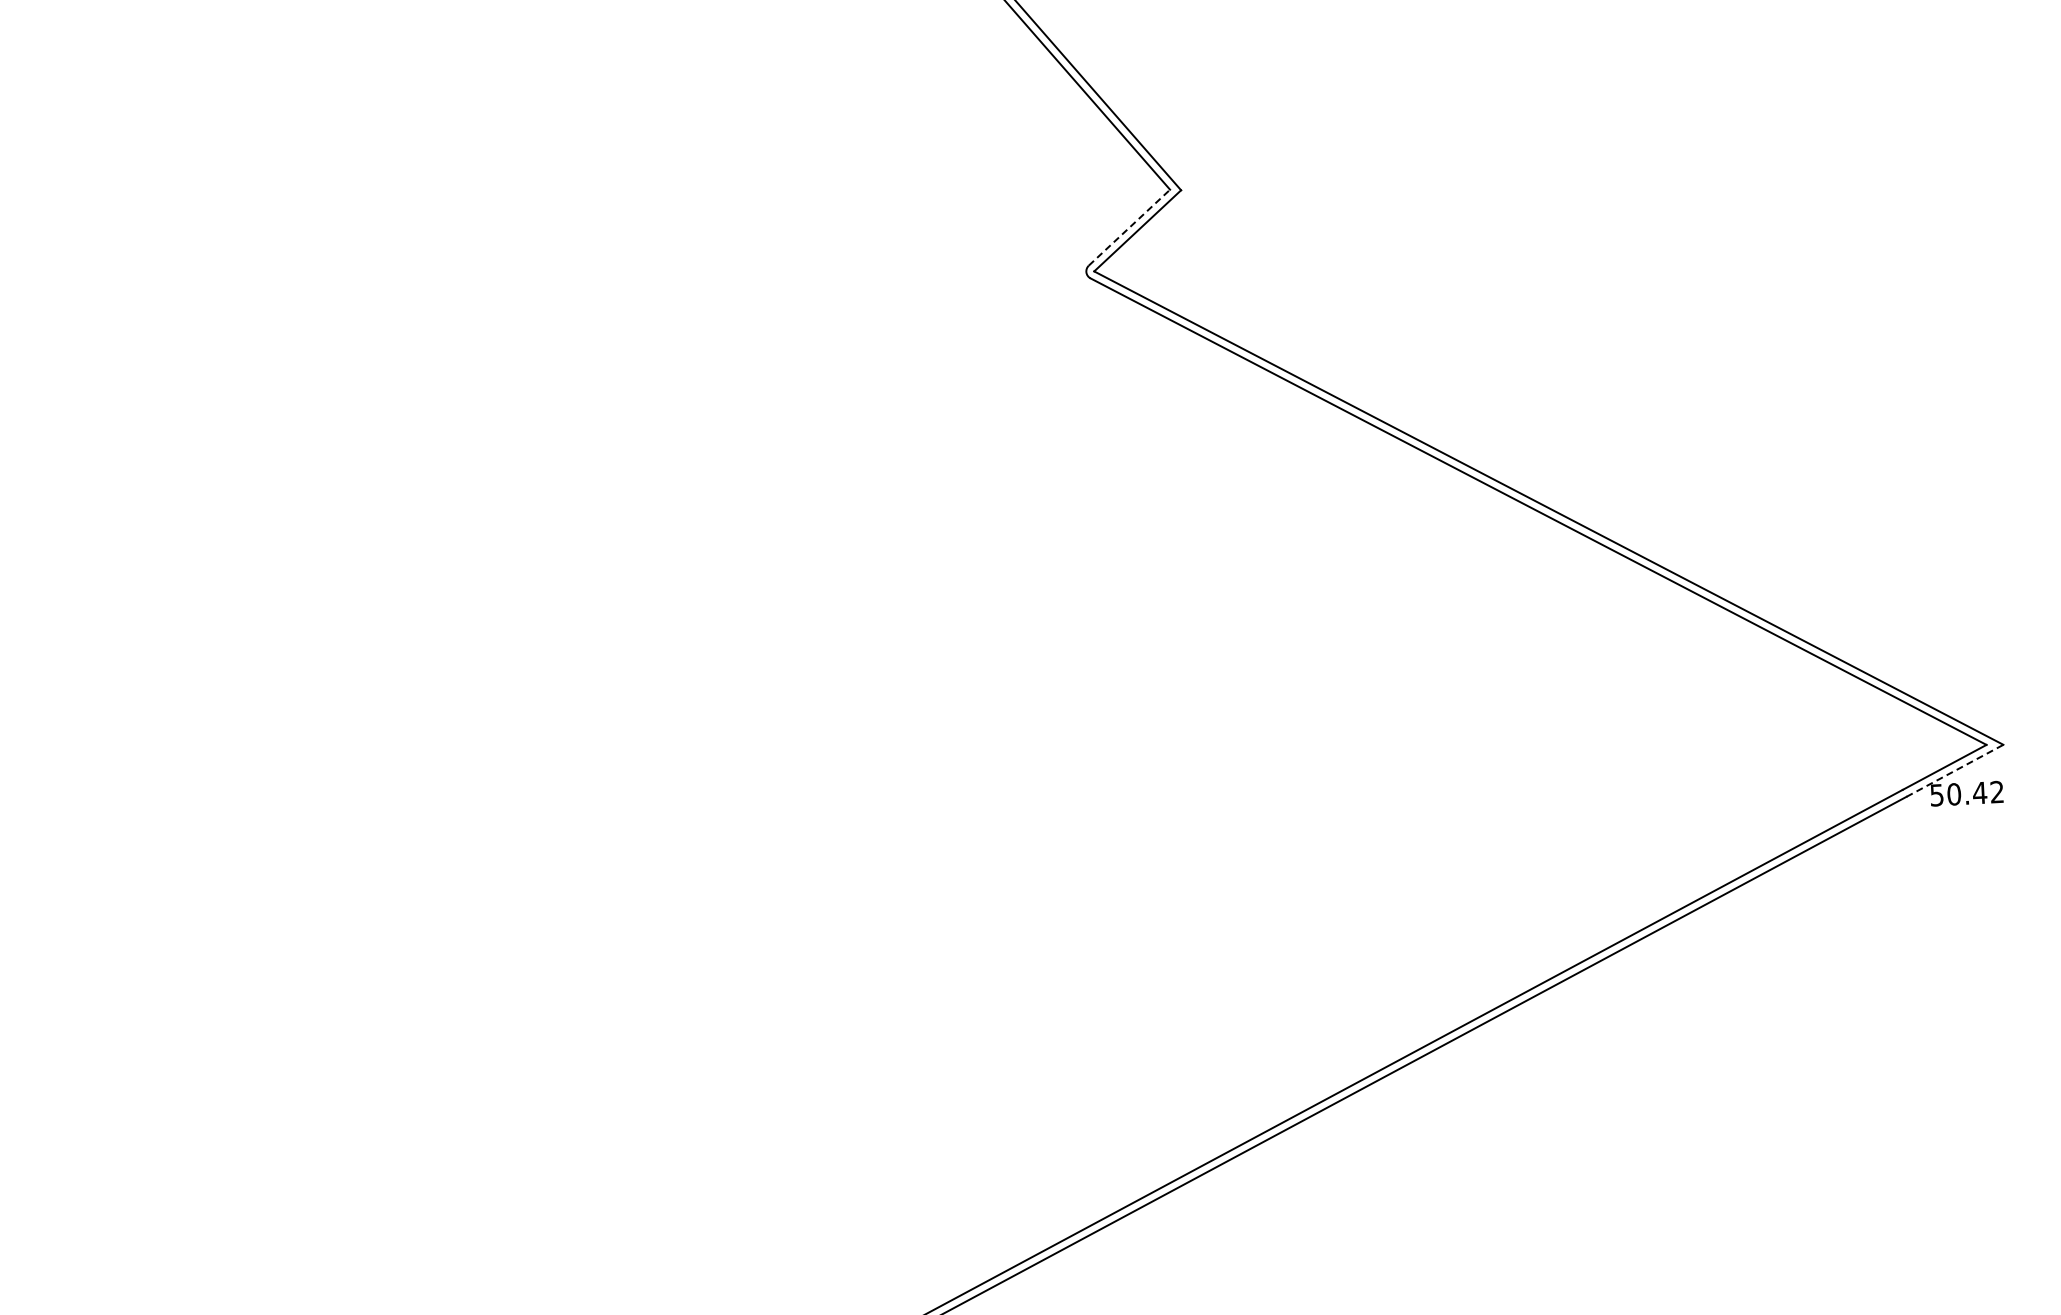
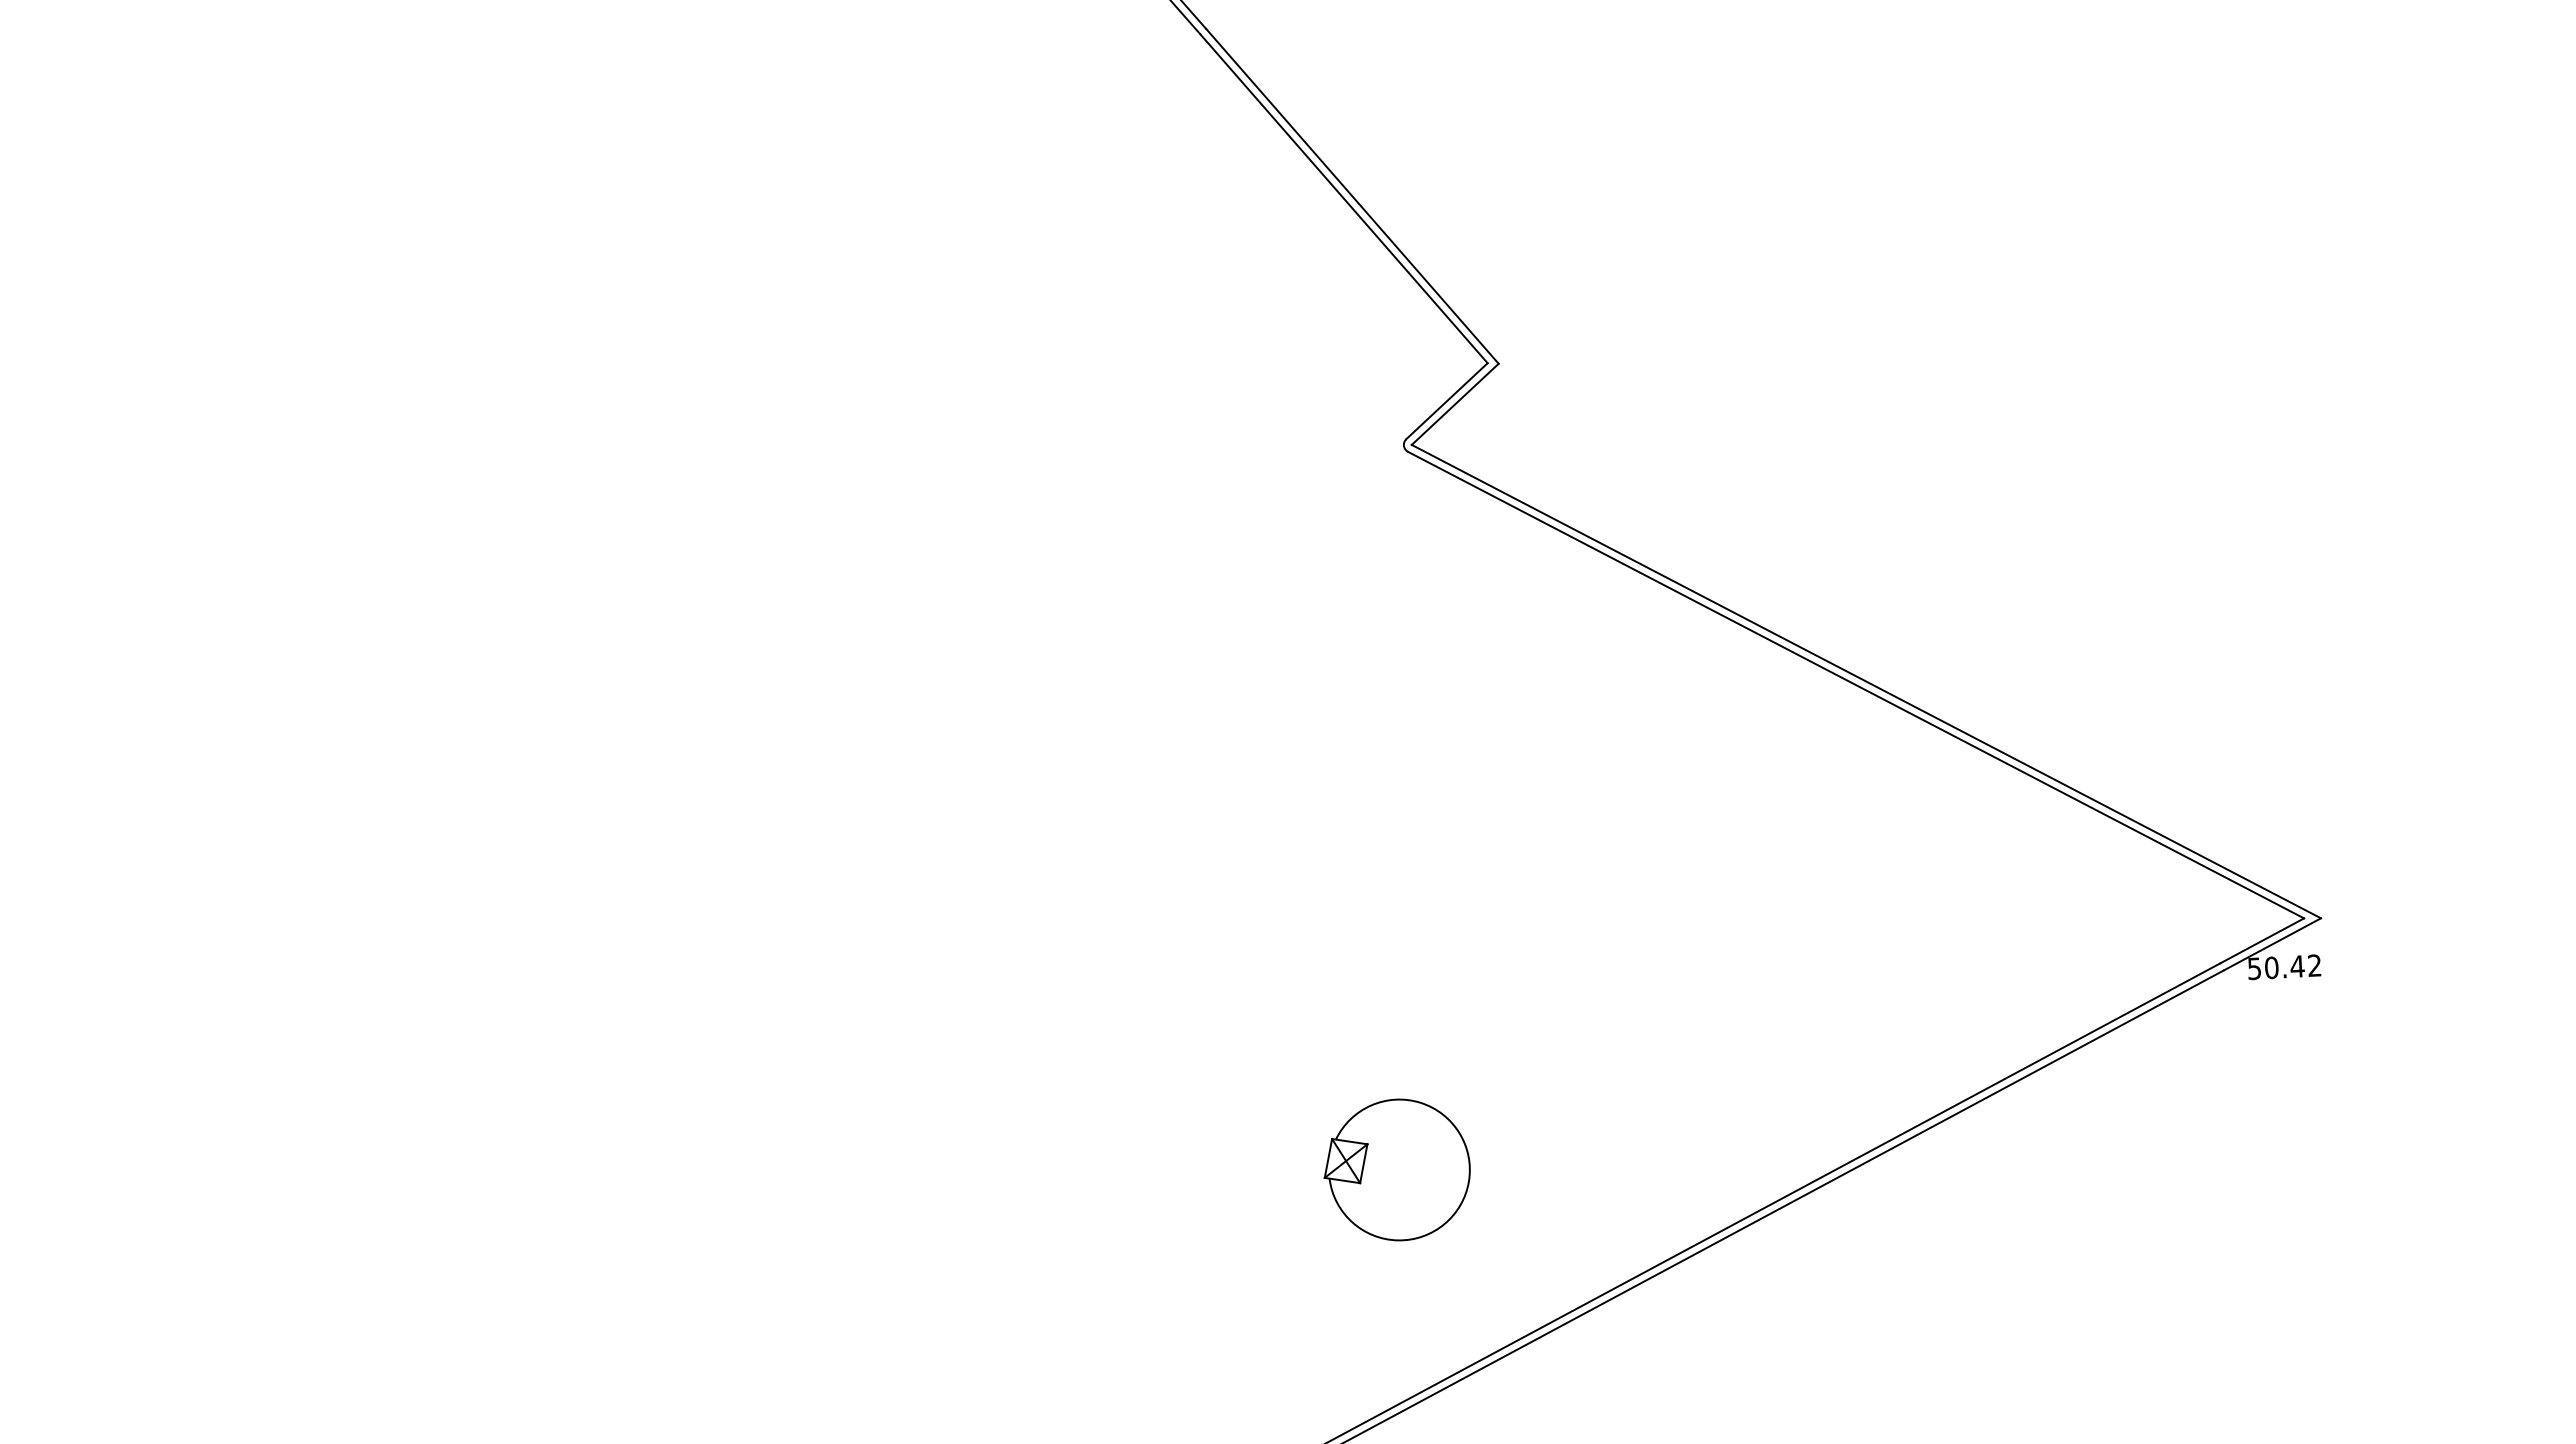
line: (1129, 228) -> (1447, 401), dashed -> solid
line: (1954, 771) -> (2272, 944), dashed -> solid
part: (1078, 996) -> (1396, 1169), added

